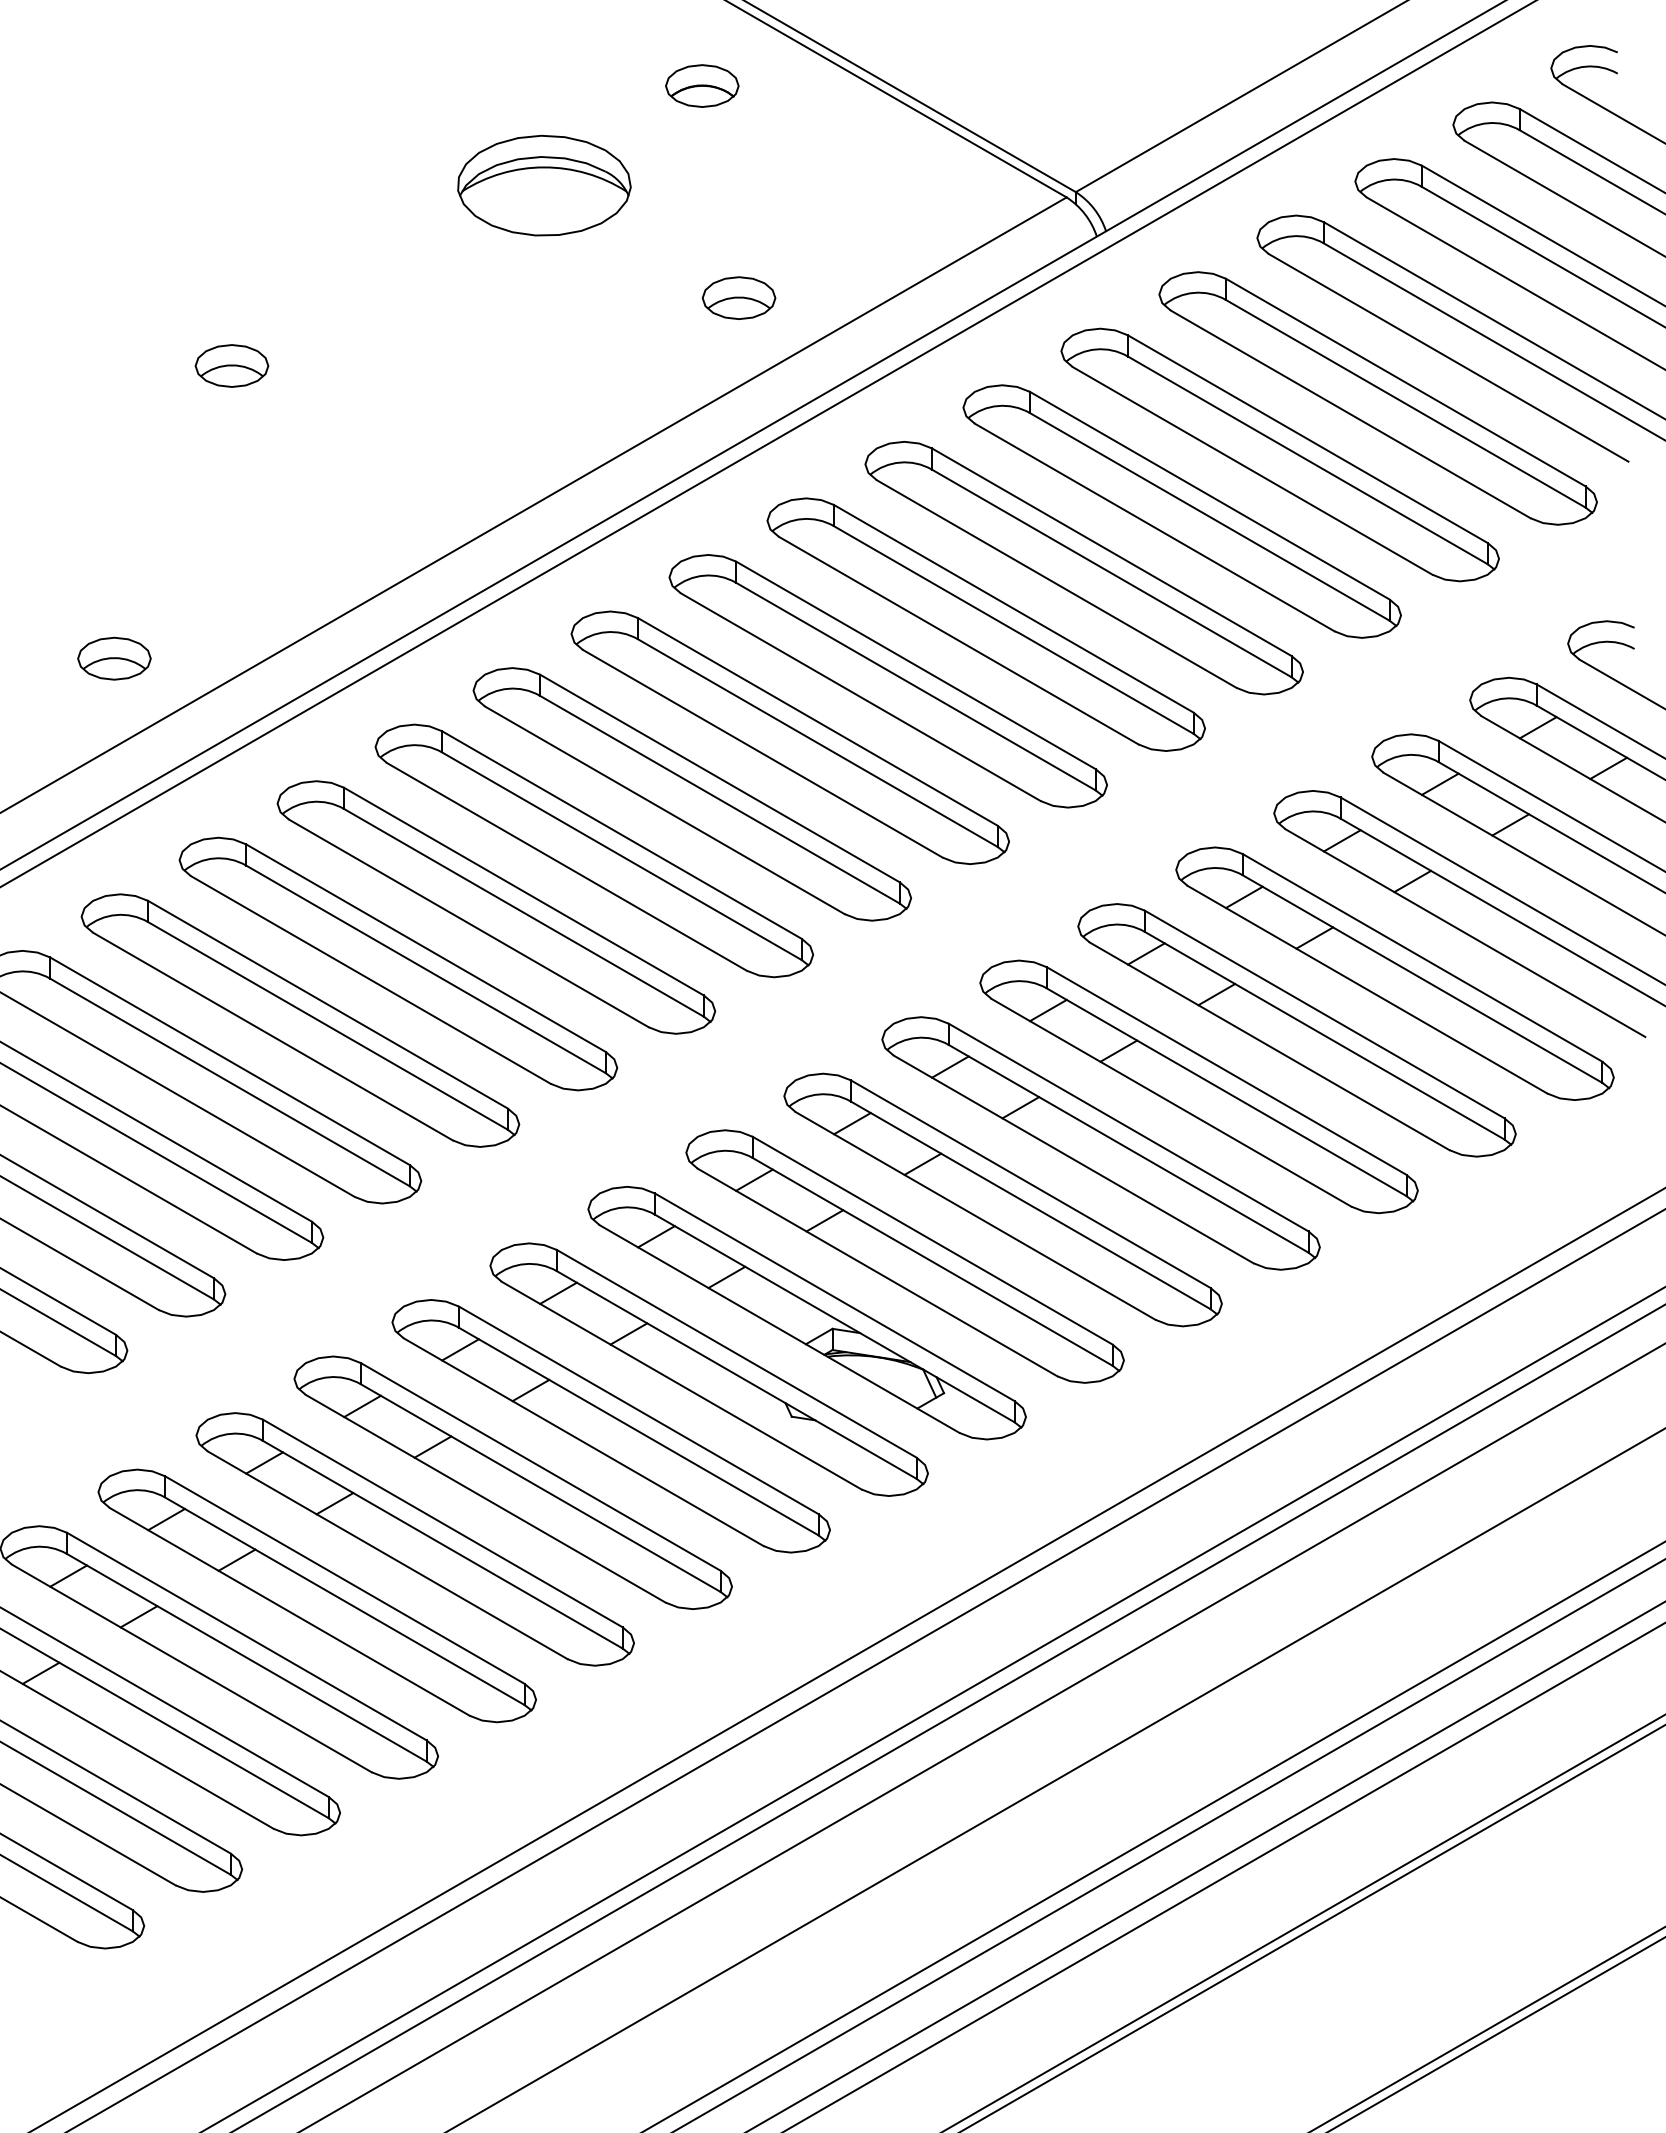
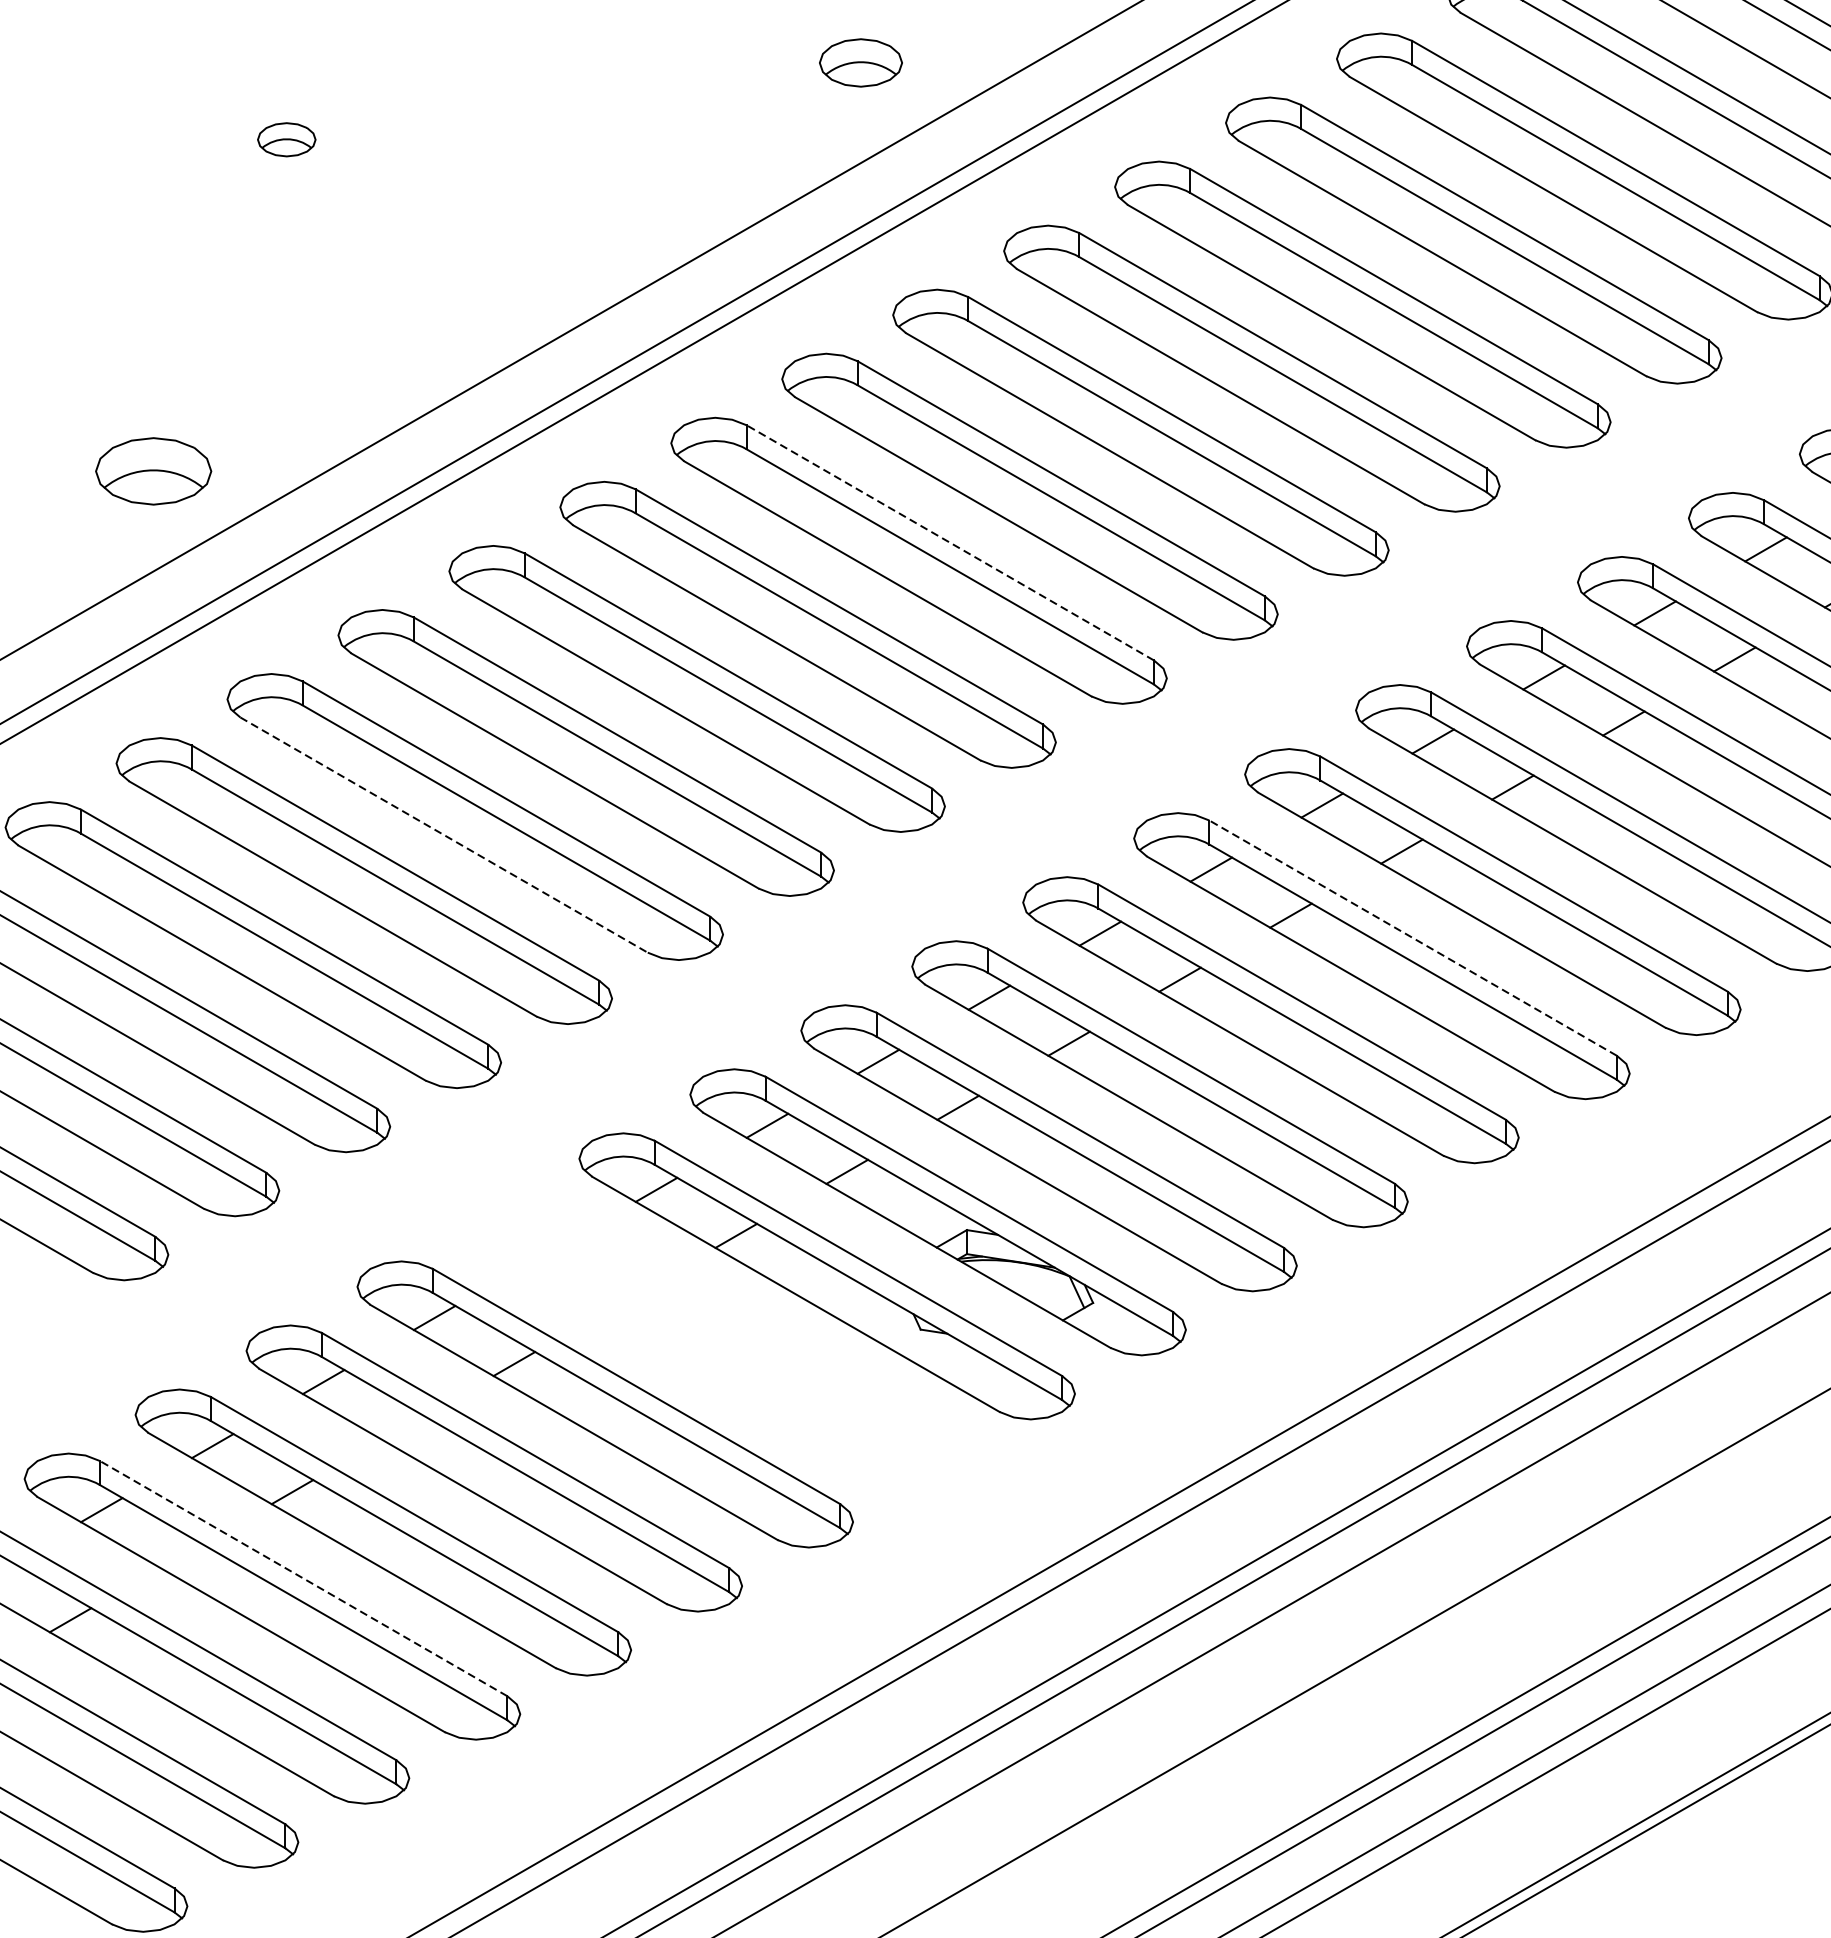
part: (231, 365) -> (286, 139), size x0.7
part: (114, 658) -> (153, 471), size x1.4
line: (817, 721) -> (949, 542), solid -> dashed
line: (370, 979) -> (443, 834), solid -> dashed
line: (1226, 1071) -> (1412, 938), solid -> dashed
part: (610, 1426) -> (715, 1340), removed
line: (334, 1503) -> (402, 1427), removed
line: (138, 1616) -> (180, 1555), removed
line: (246, 1636) -> (303, 1578), solid -> dashed

